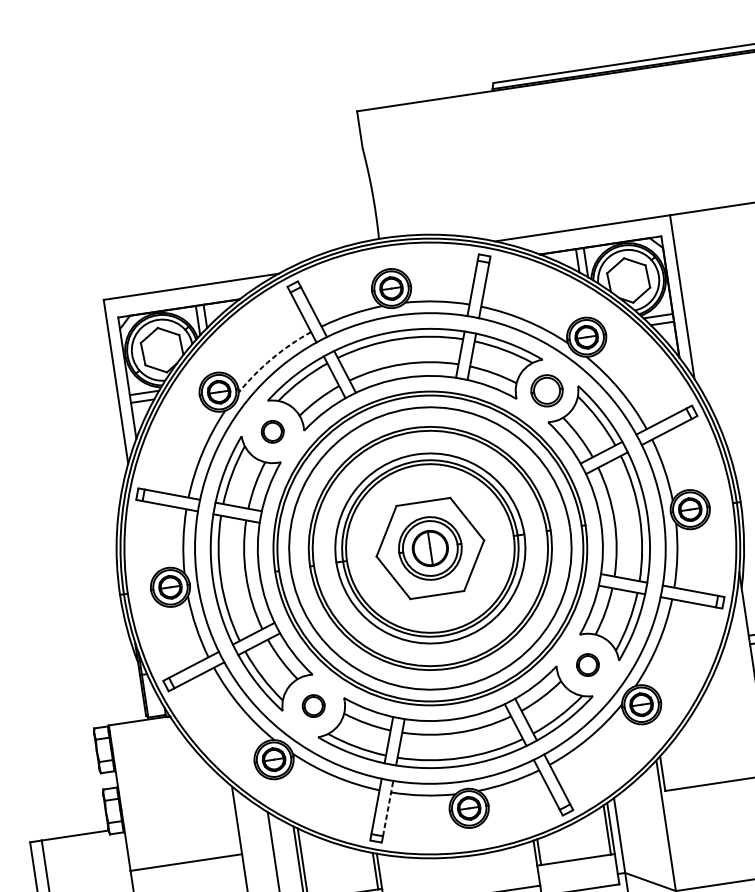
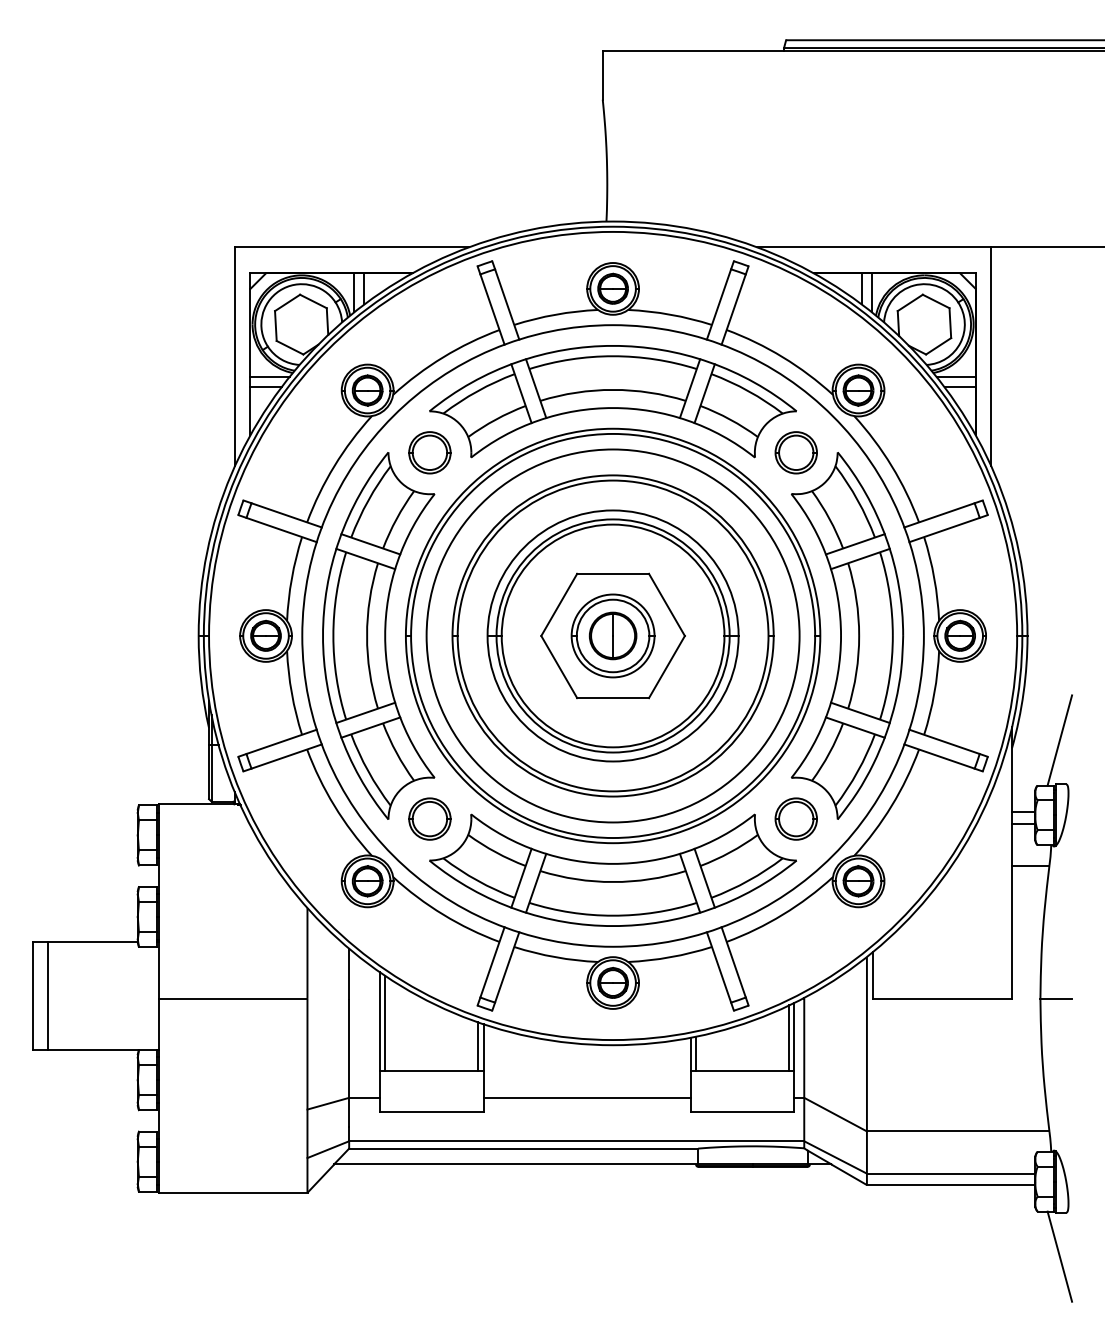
arc: (272, 358) -> (443, 357), dashed -> solid
part: (272, 431) -> (429, 452), size x1.43
part: (587, 664) -> (795, 818), size x1.43
part: (313, 705) -> (429, 818), size x1.43
line: (388, 807) -> (507, 966), dashed -> solid

